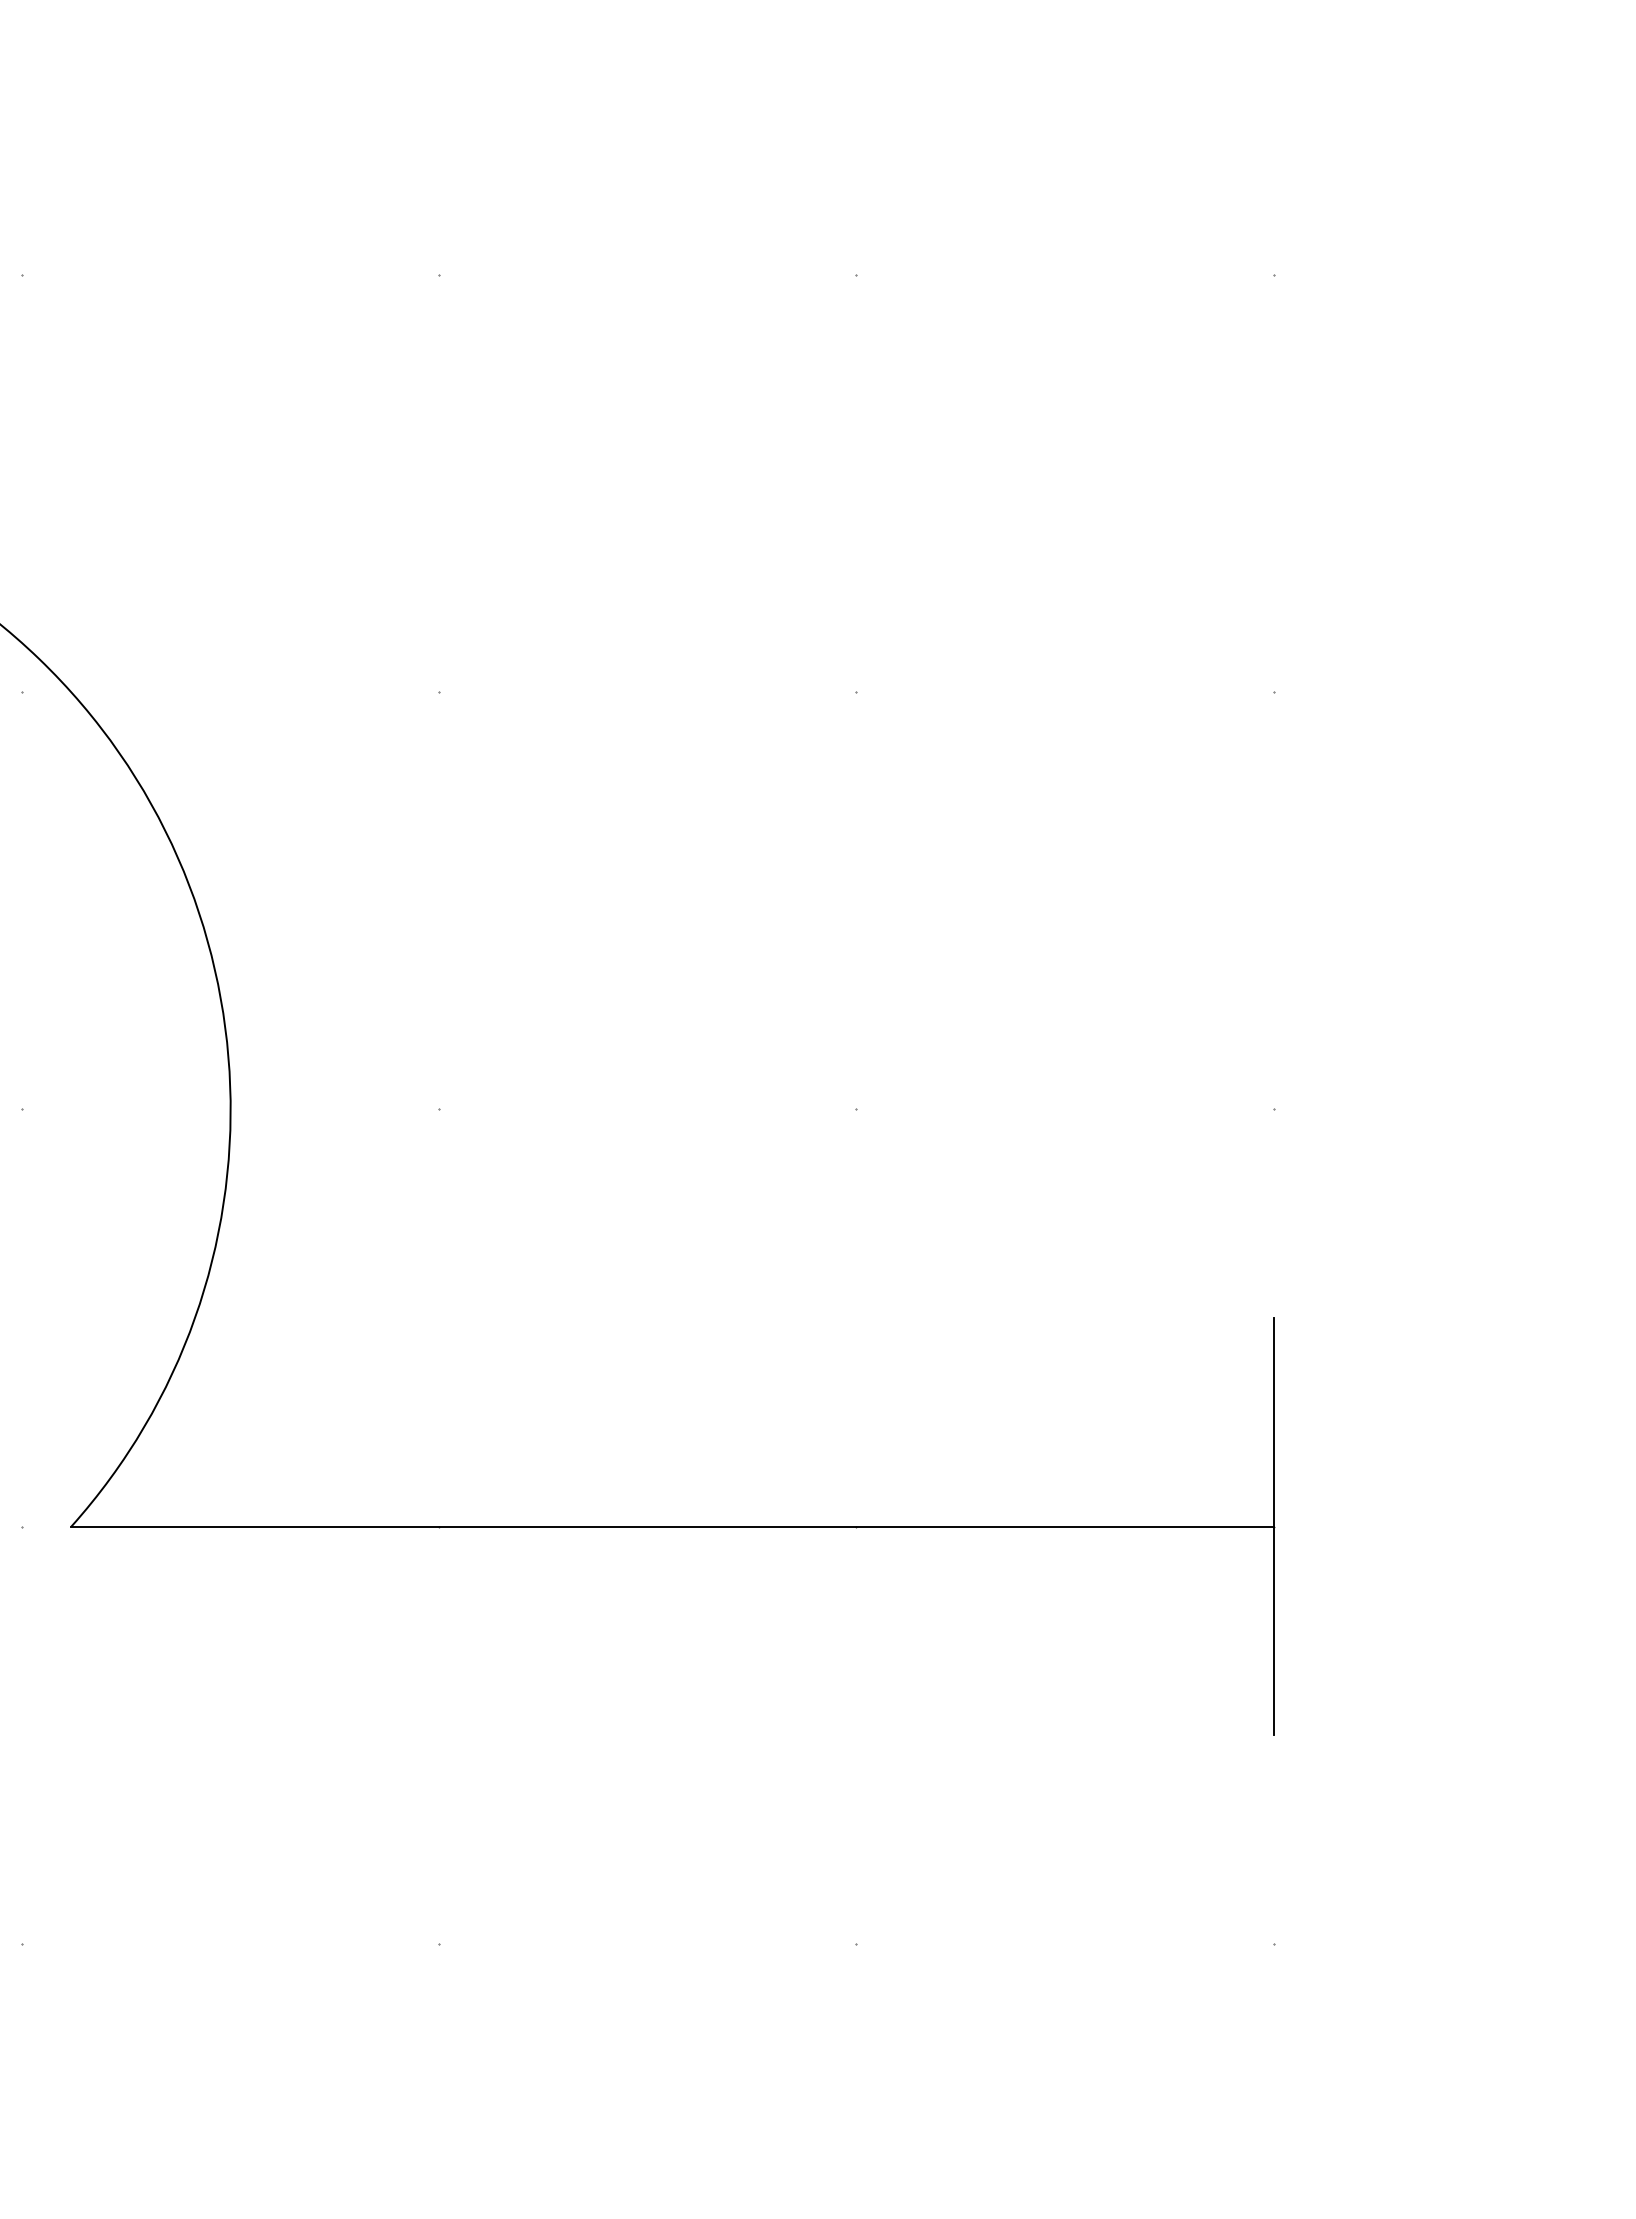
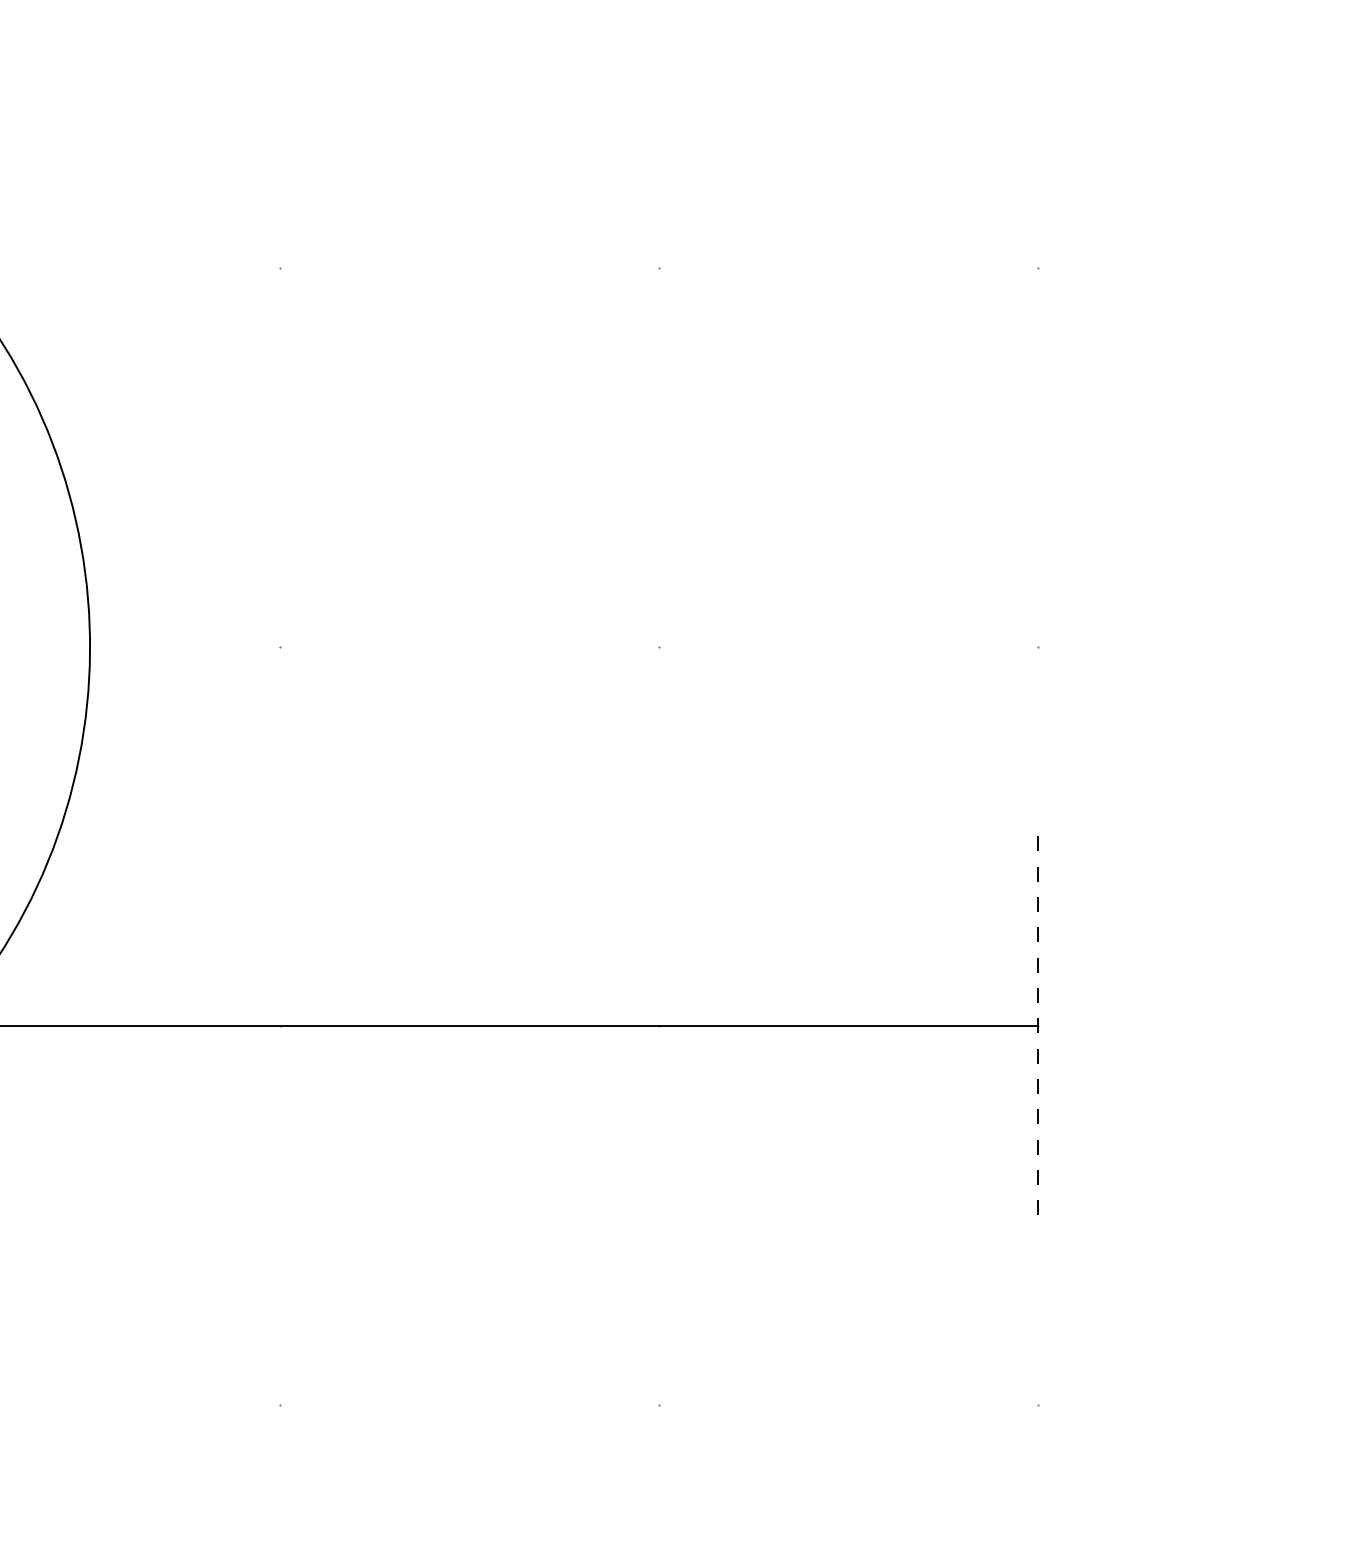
line: (1273, 1526) -> (1037, 1025), solid -> dashed

